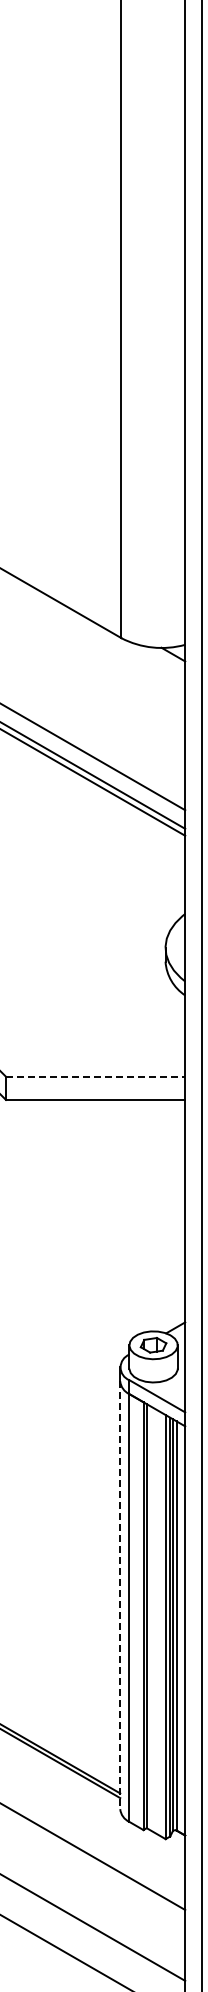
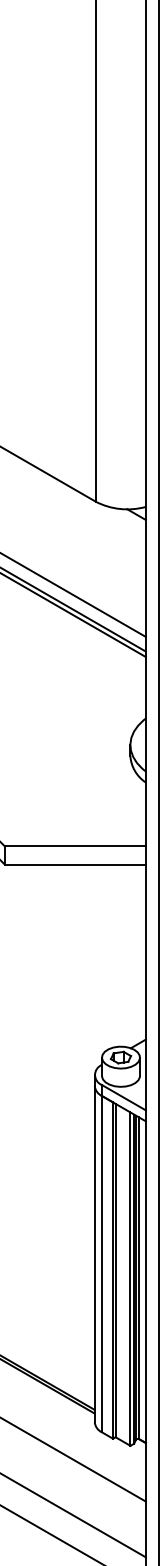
line: (95, 1076) -> (75, 846), dashed -> solid
line: (120, 1595) -> (94, 1254), dashed -> solid

